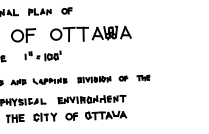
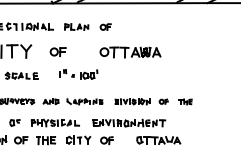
part: (90, 33) -> (130, 52), size x0.7
part: (22, 35) -> (57, 51), size x0.6
part: (105, 115) -> (158, 140), moved

